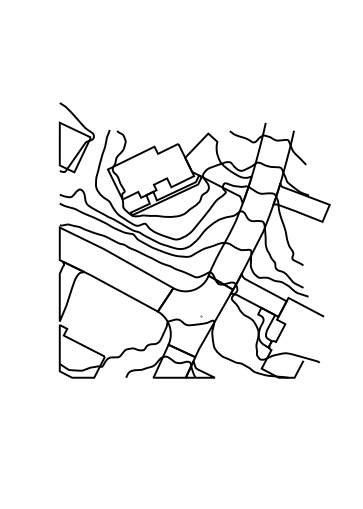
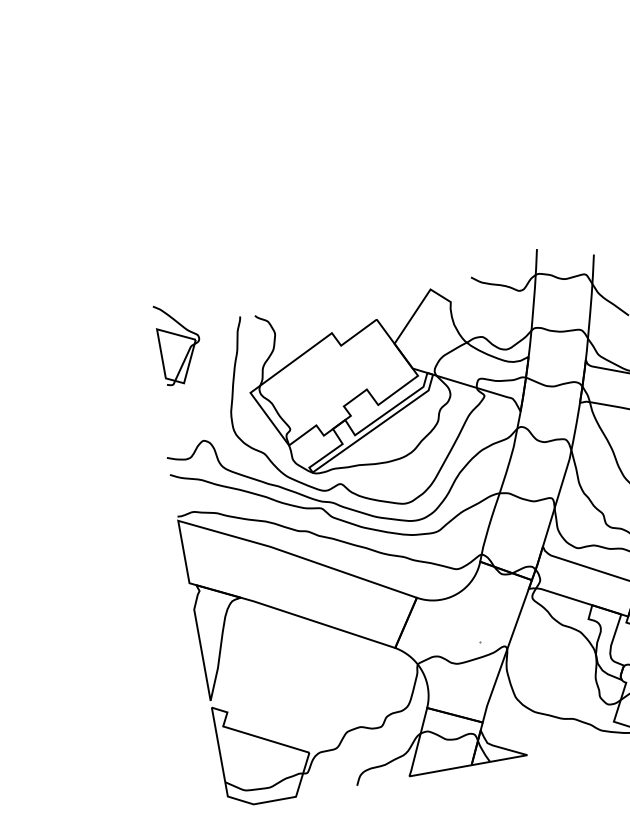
part: (76, 137) -> (179, 342), size x0.6

